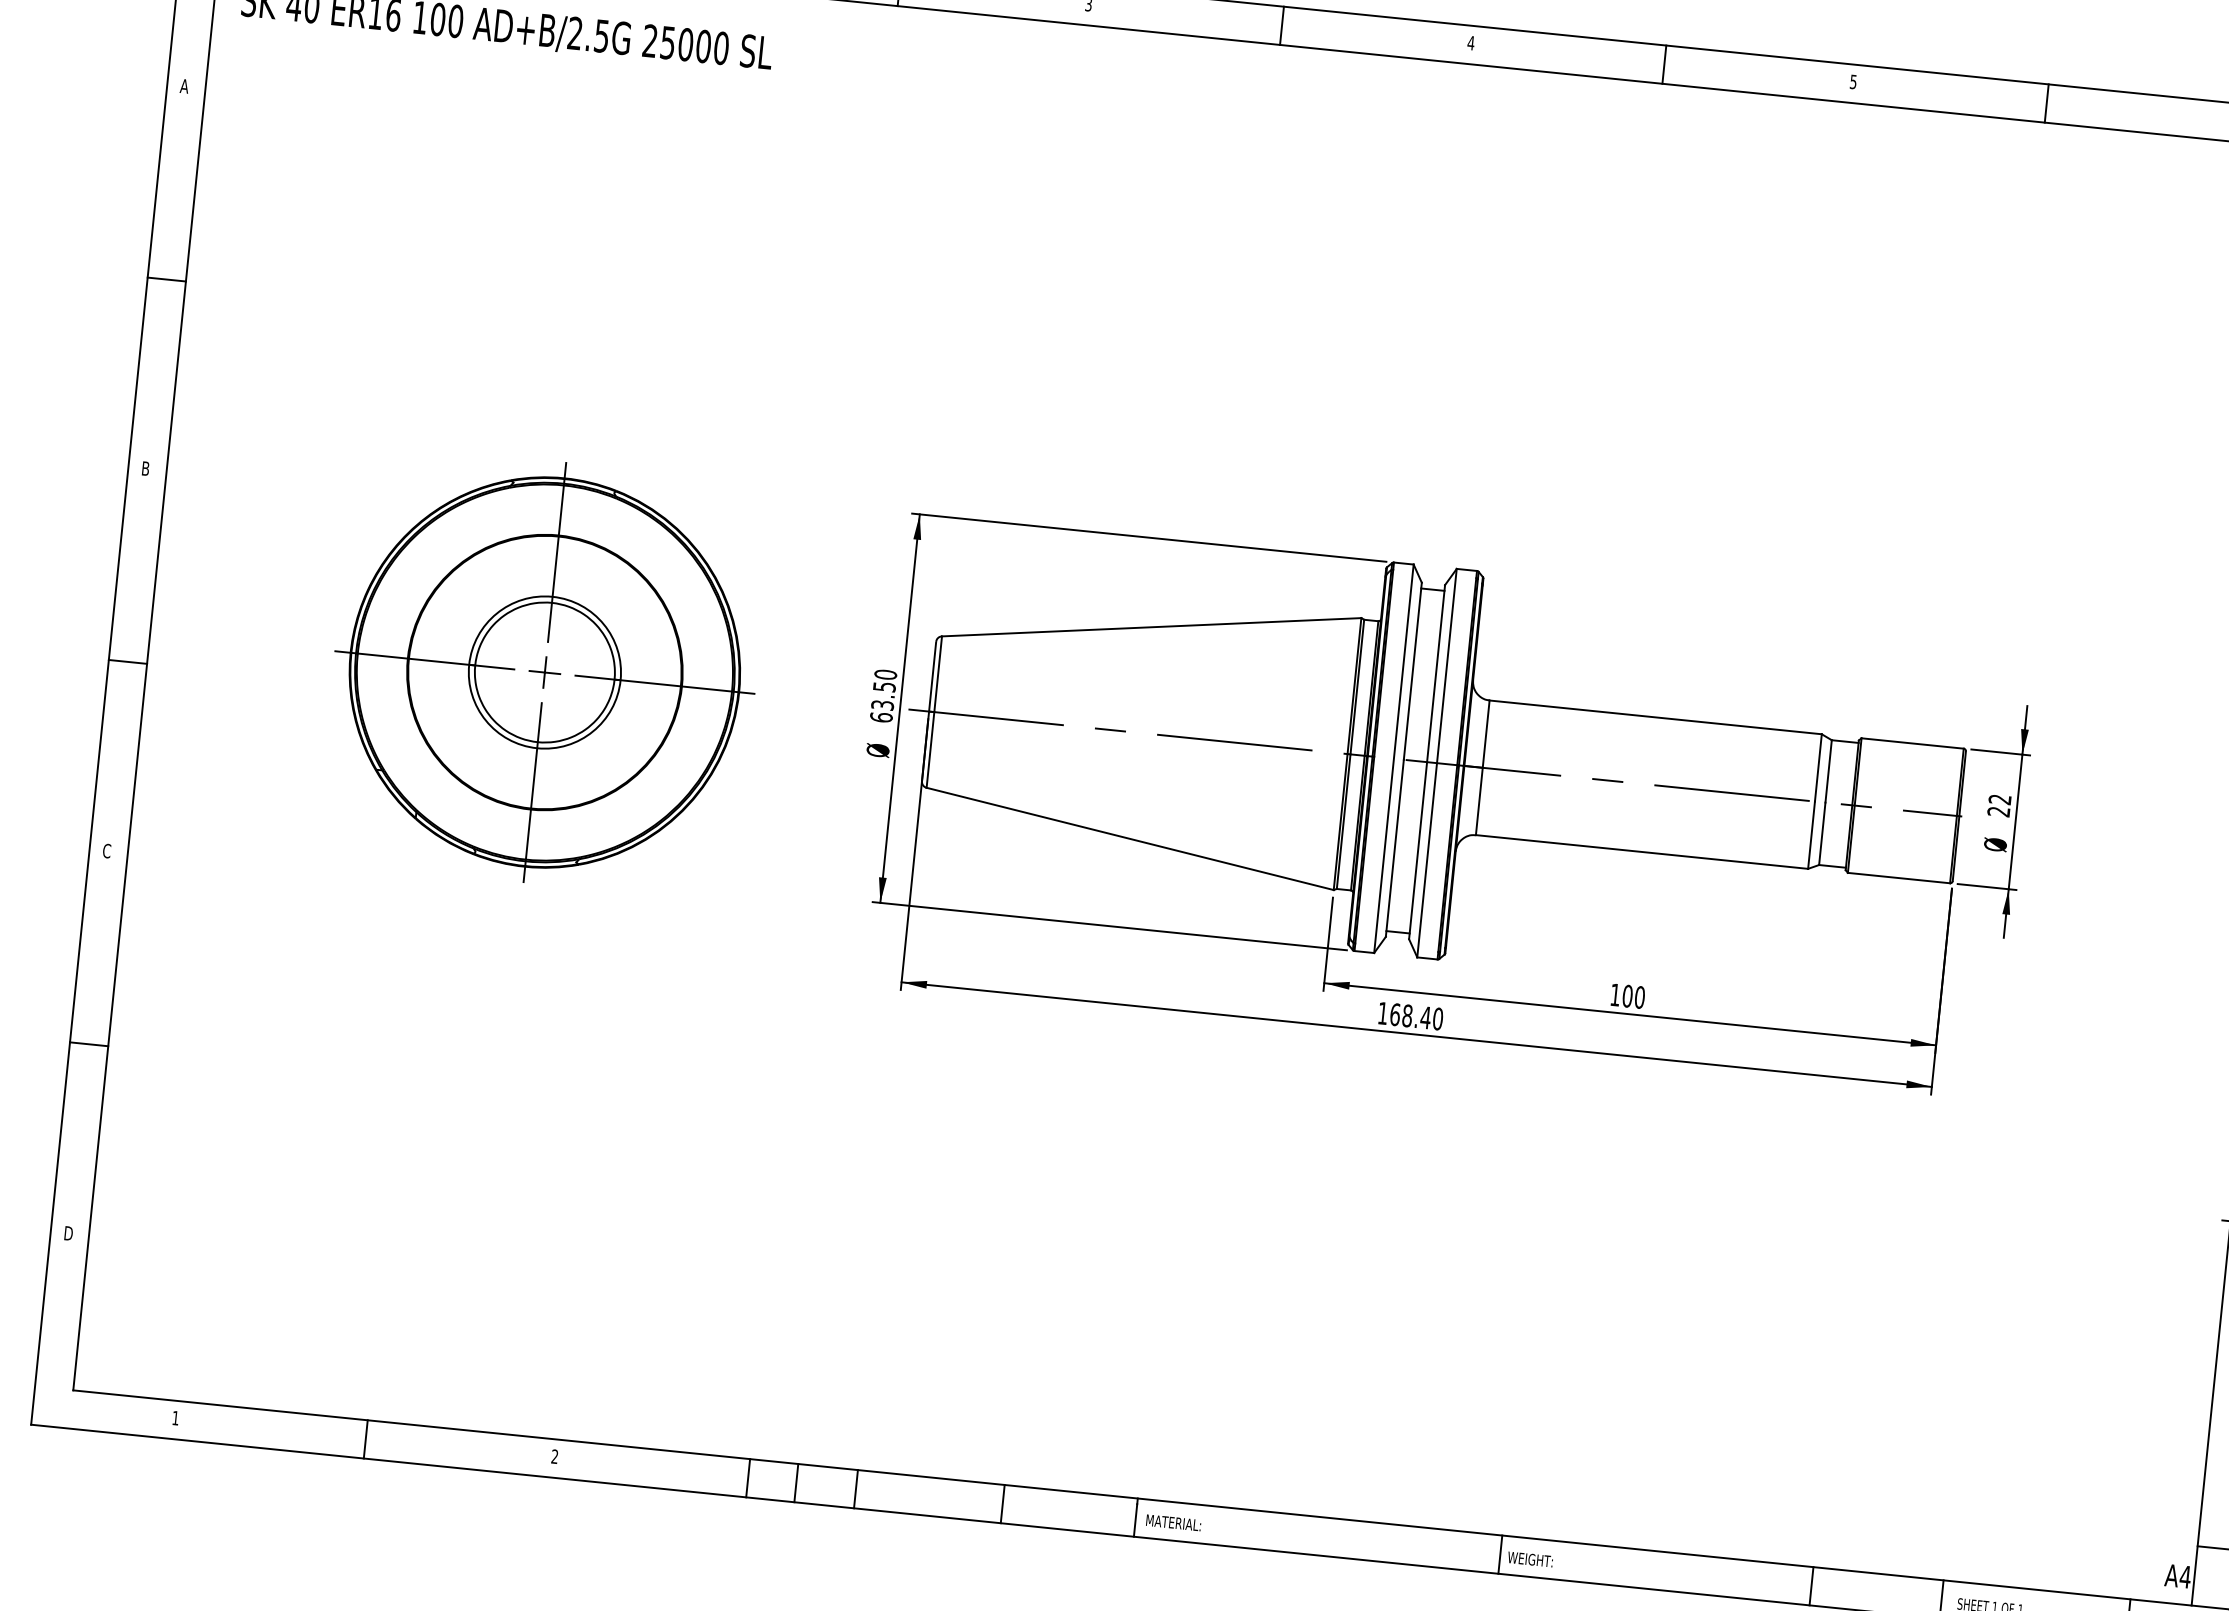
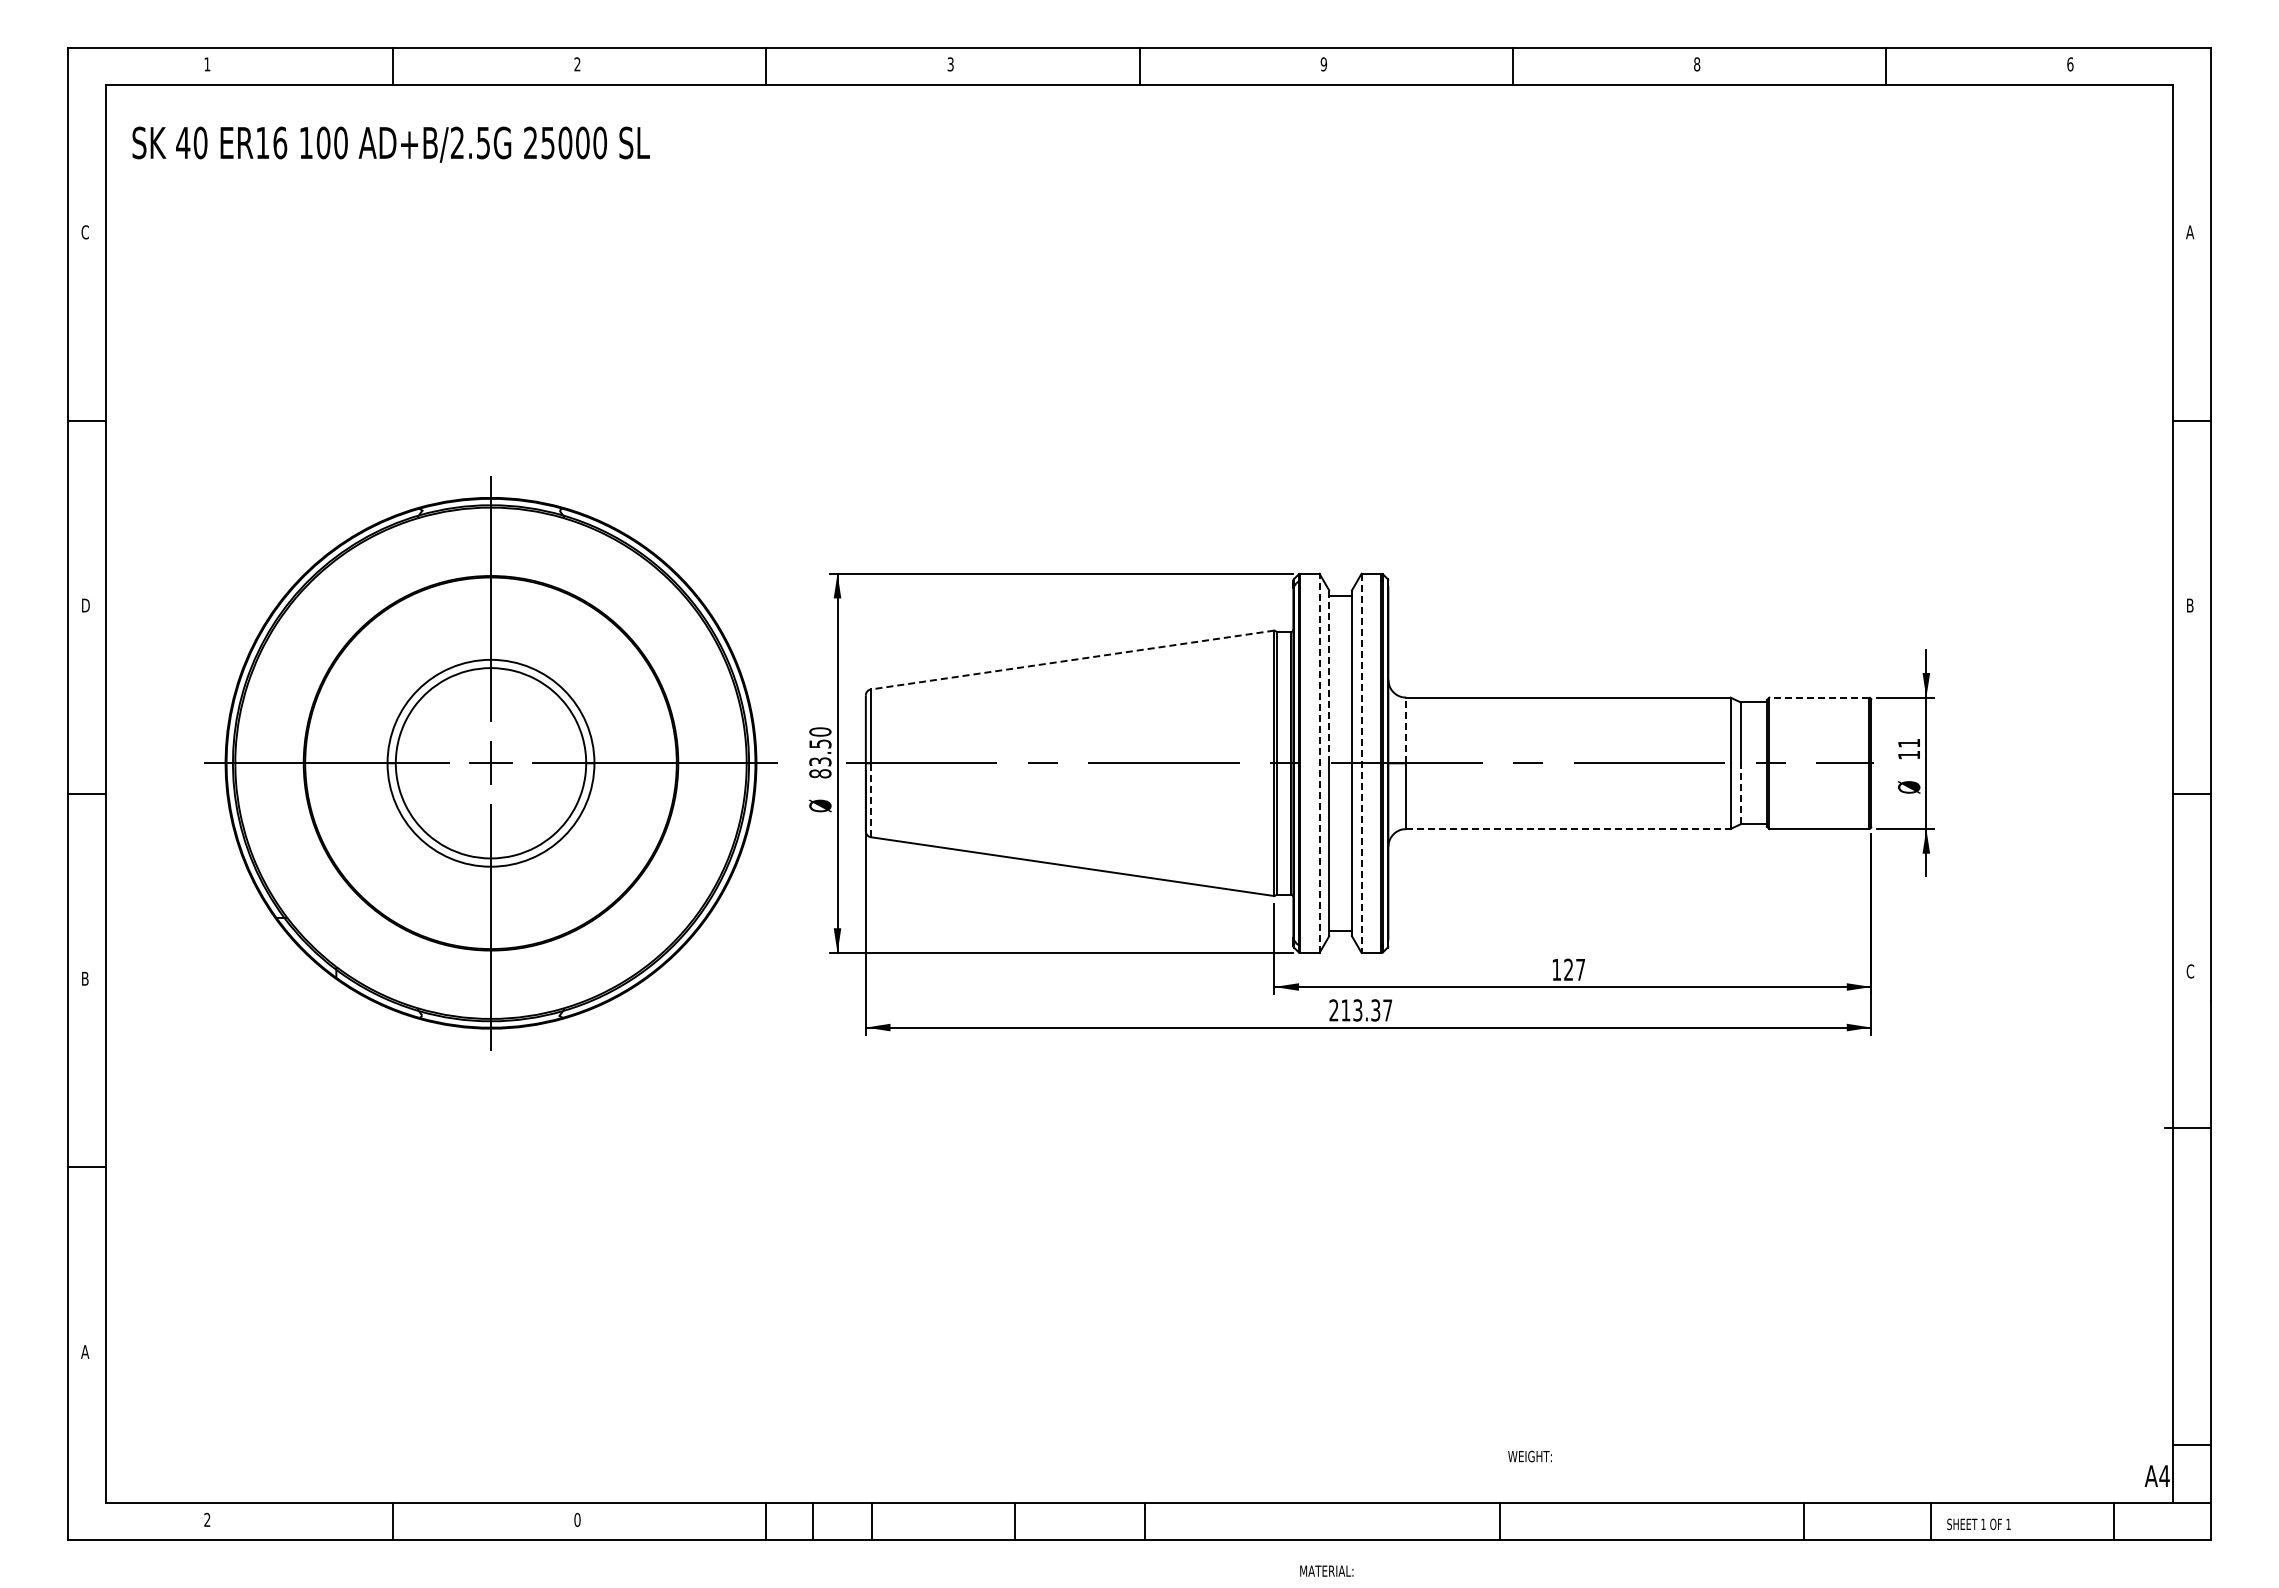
text: (1470, 43) -> (1323, 64), 4 -> 9
text: (1853, 82) -> (1697, 64), 5 -> 8
text: (184, 86) -> (85, 232), A -> C
text: (147, 468) -> (86, 605), B -> D
line: (1151, 627) -> (1072, 660), solid -> dashed
line: (1413, 671) -> (1329, 677), solid -> dashed
part: (544, 672) -> (490, 763), size x1.4
text: (881, 717) -> (820, 773), 63.50 -> 83.50
line: (1486, 734) -> (1406, 730), solid -> dashed
line: (1912, 743) -> (1819, 697), solid -> dashed
line: (929, 750) -> (870, 800), solid -> dashed
line: (1393, 758) -> (1319, 763), solid -> dashed
line: (1436, 763) -> (1361, 763), solid -> dashed
text: (1998, 805) -> (1908, 749), 22 -> 11
line: (1822, 833) -> (1740, 793), solid -> dashed
text: (106, 850) -> (84, 978), C -> B
line: (1642, 852) -> (1568, 829), solid -> dashed
text: (1633, 996) -> (1574, 969), 100 -> 127
text: (1410, 1016) -> (1360, 1010), 168.40 -> 213.37
text: (68, 1232) -> (85, 1351), D -> A
text: (175, 1417) -> (207, 1519), 1 -> 2
text: (554, 1457) -> (577, 1520), 2 -> 0
text: (1173, 1522) -> (1326, 1570), moved
text: (1529, 1559) -> (1529, 1456), moved

